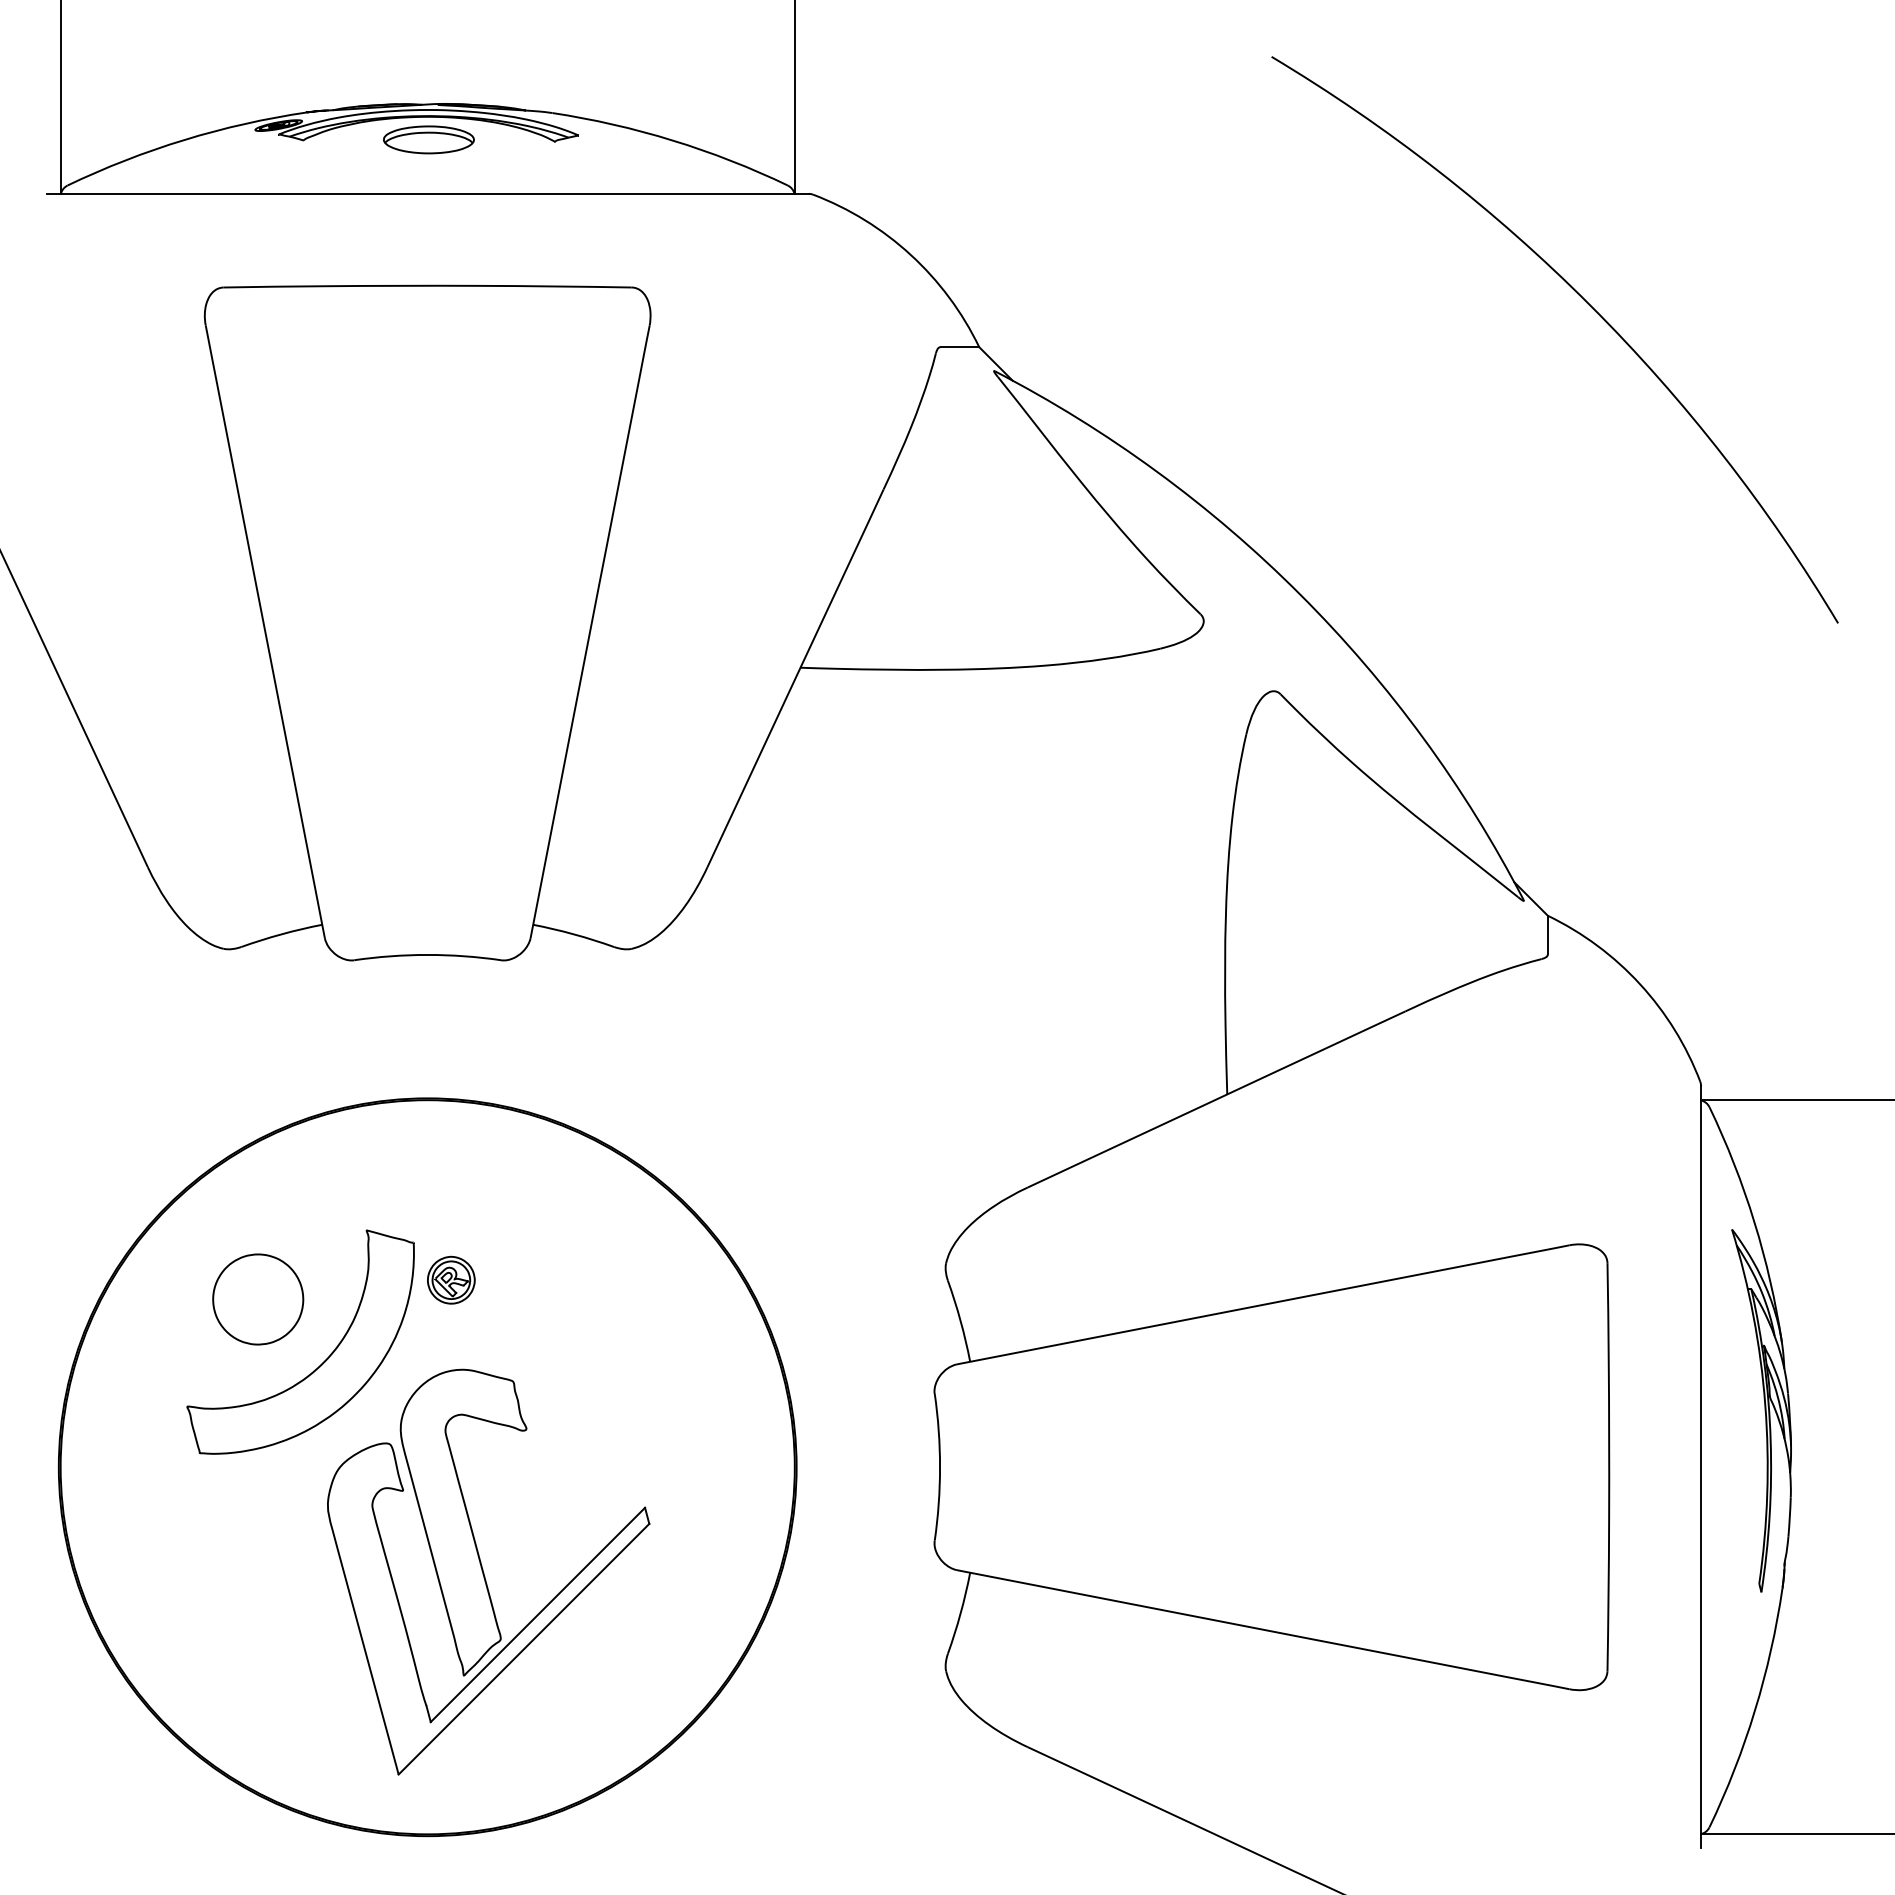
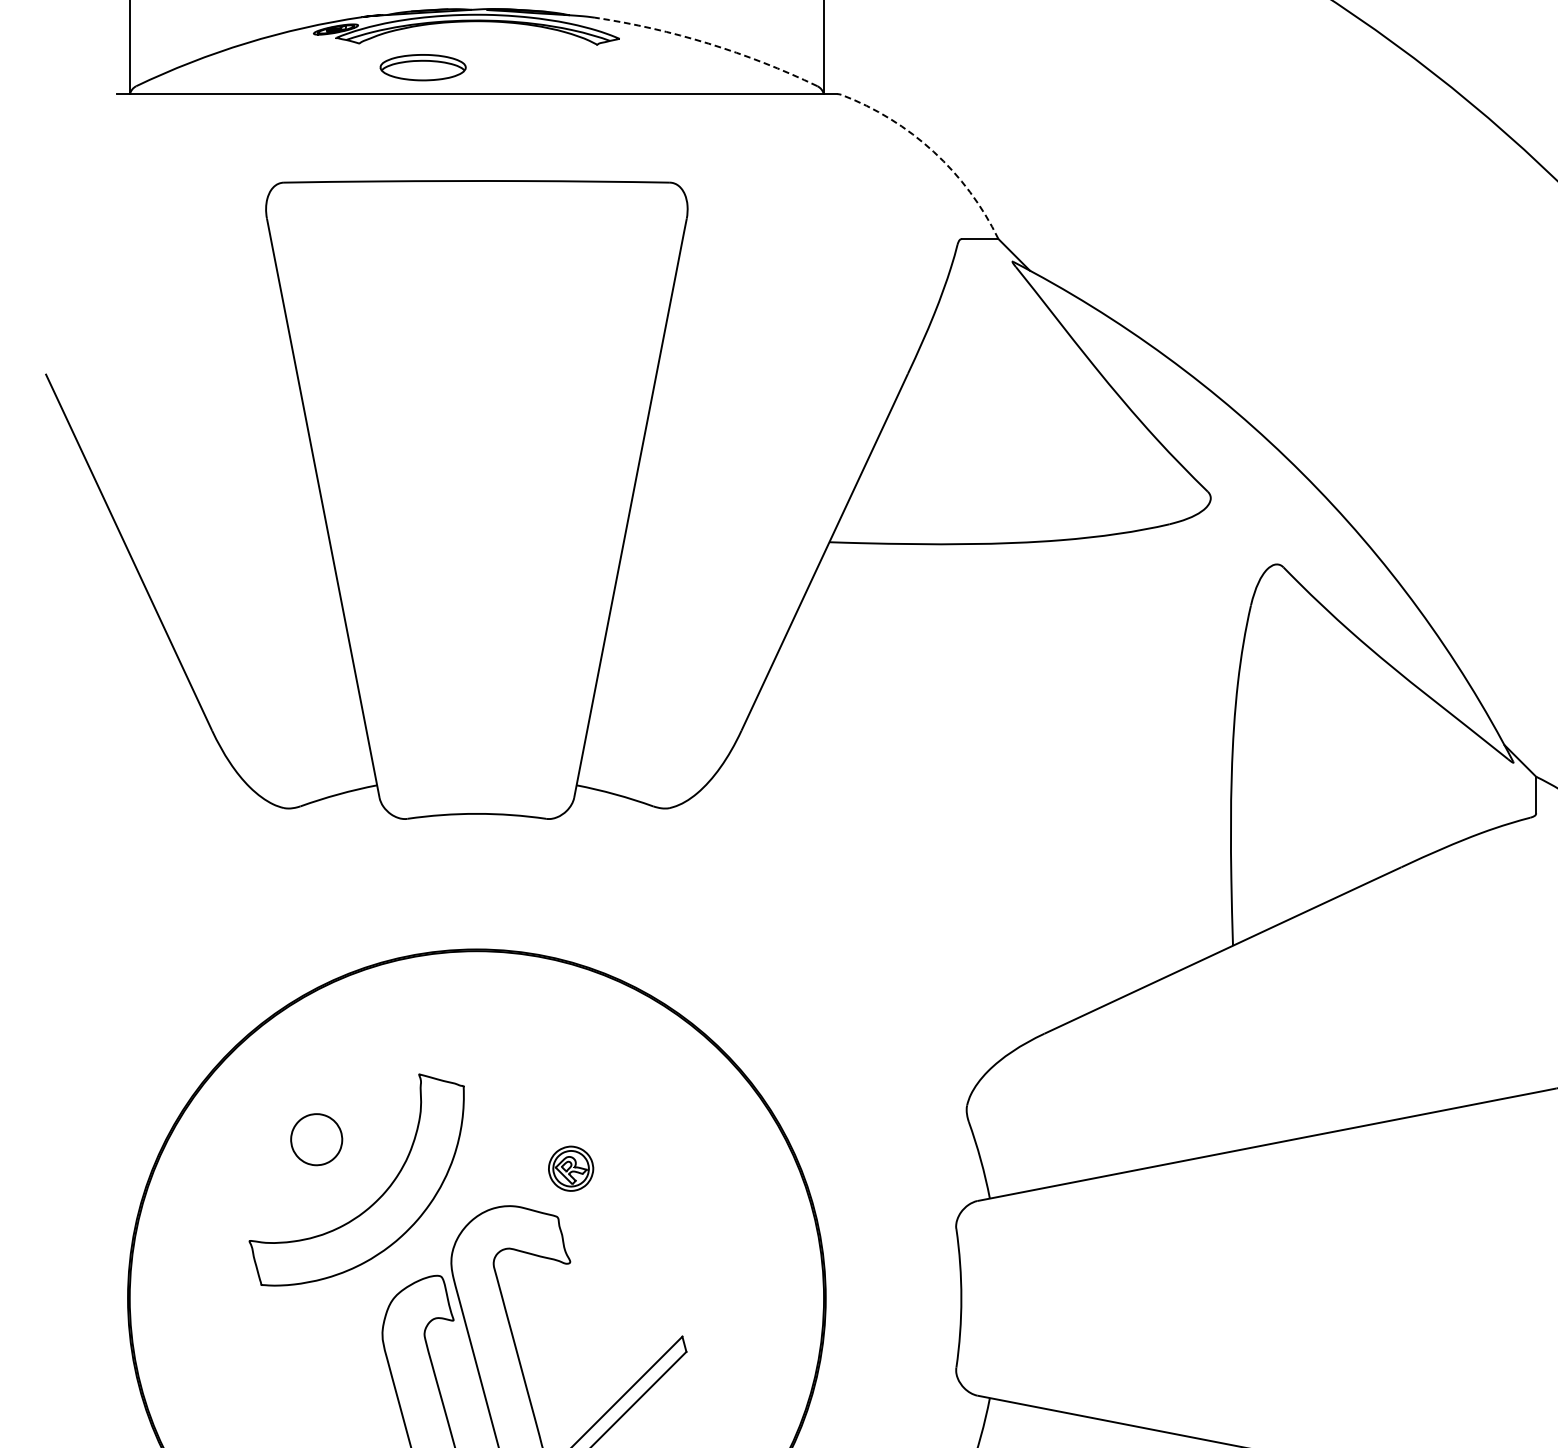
part: (428, 139) -> (422, 67), moved
arc: (672, 140) -> (708, 43), solid -> dashed
arc: (910, 254) -> (933, 151), solid -> dashed
part: (451, 1279) -> (571, 1168), moved
part: (258, 1299) -> (316, 1139), size x0.6

